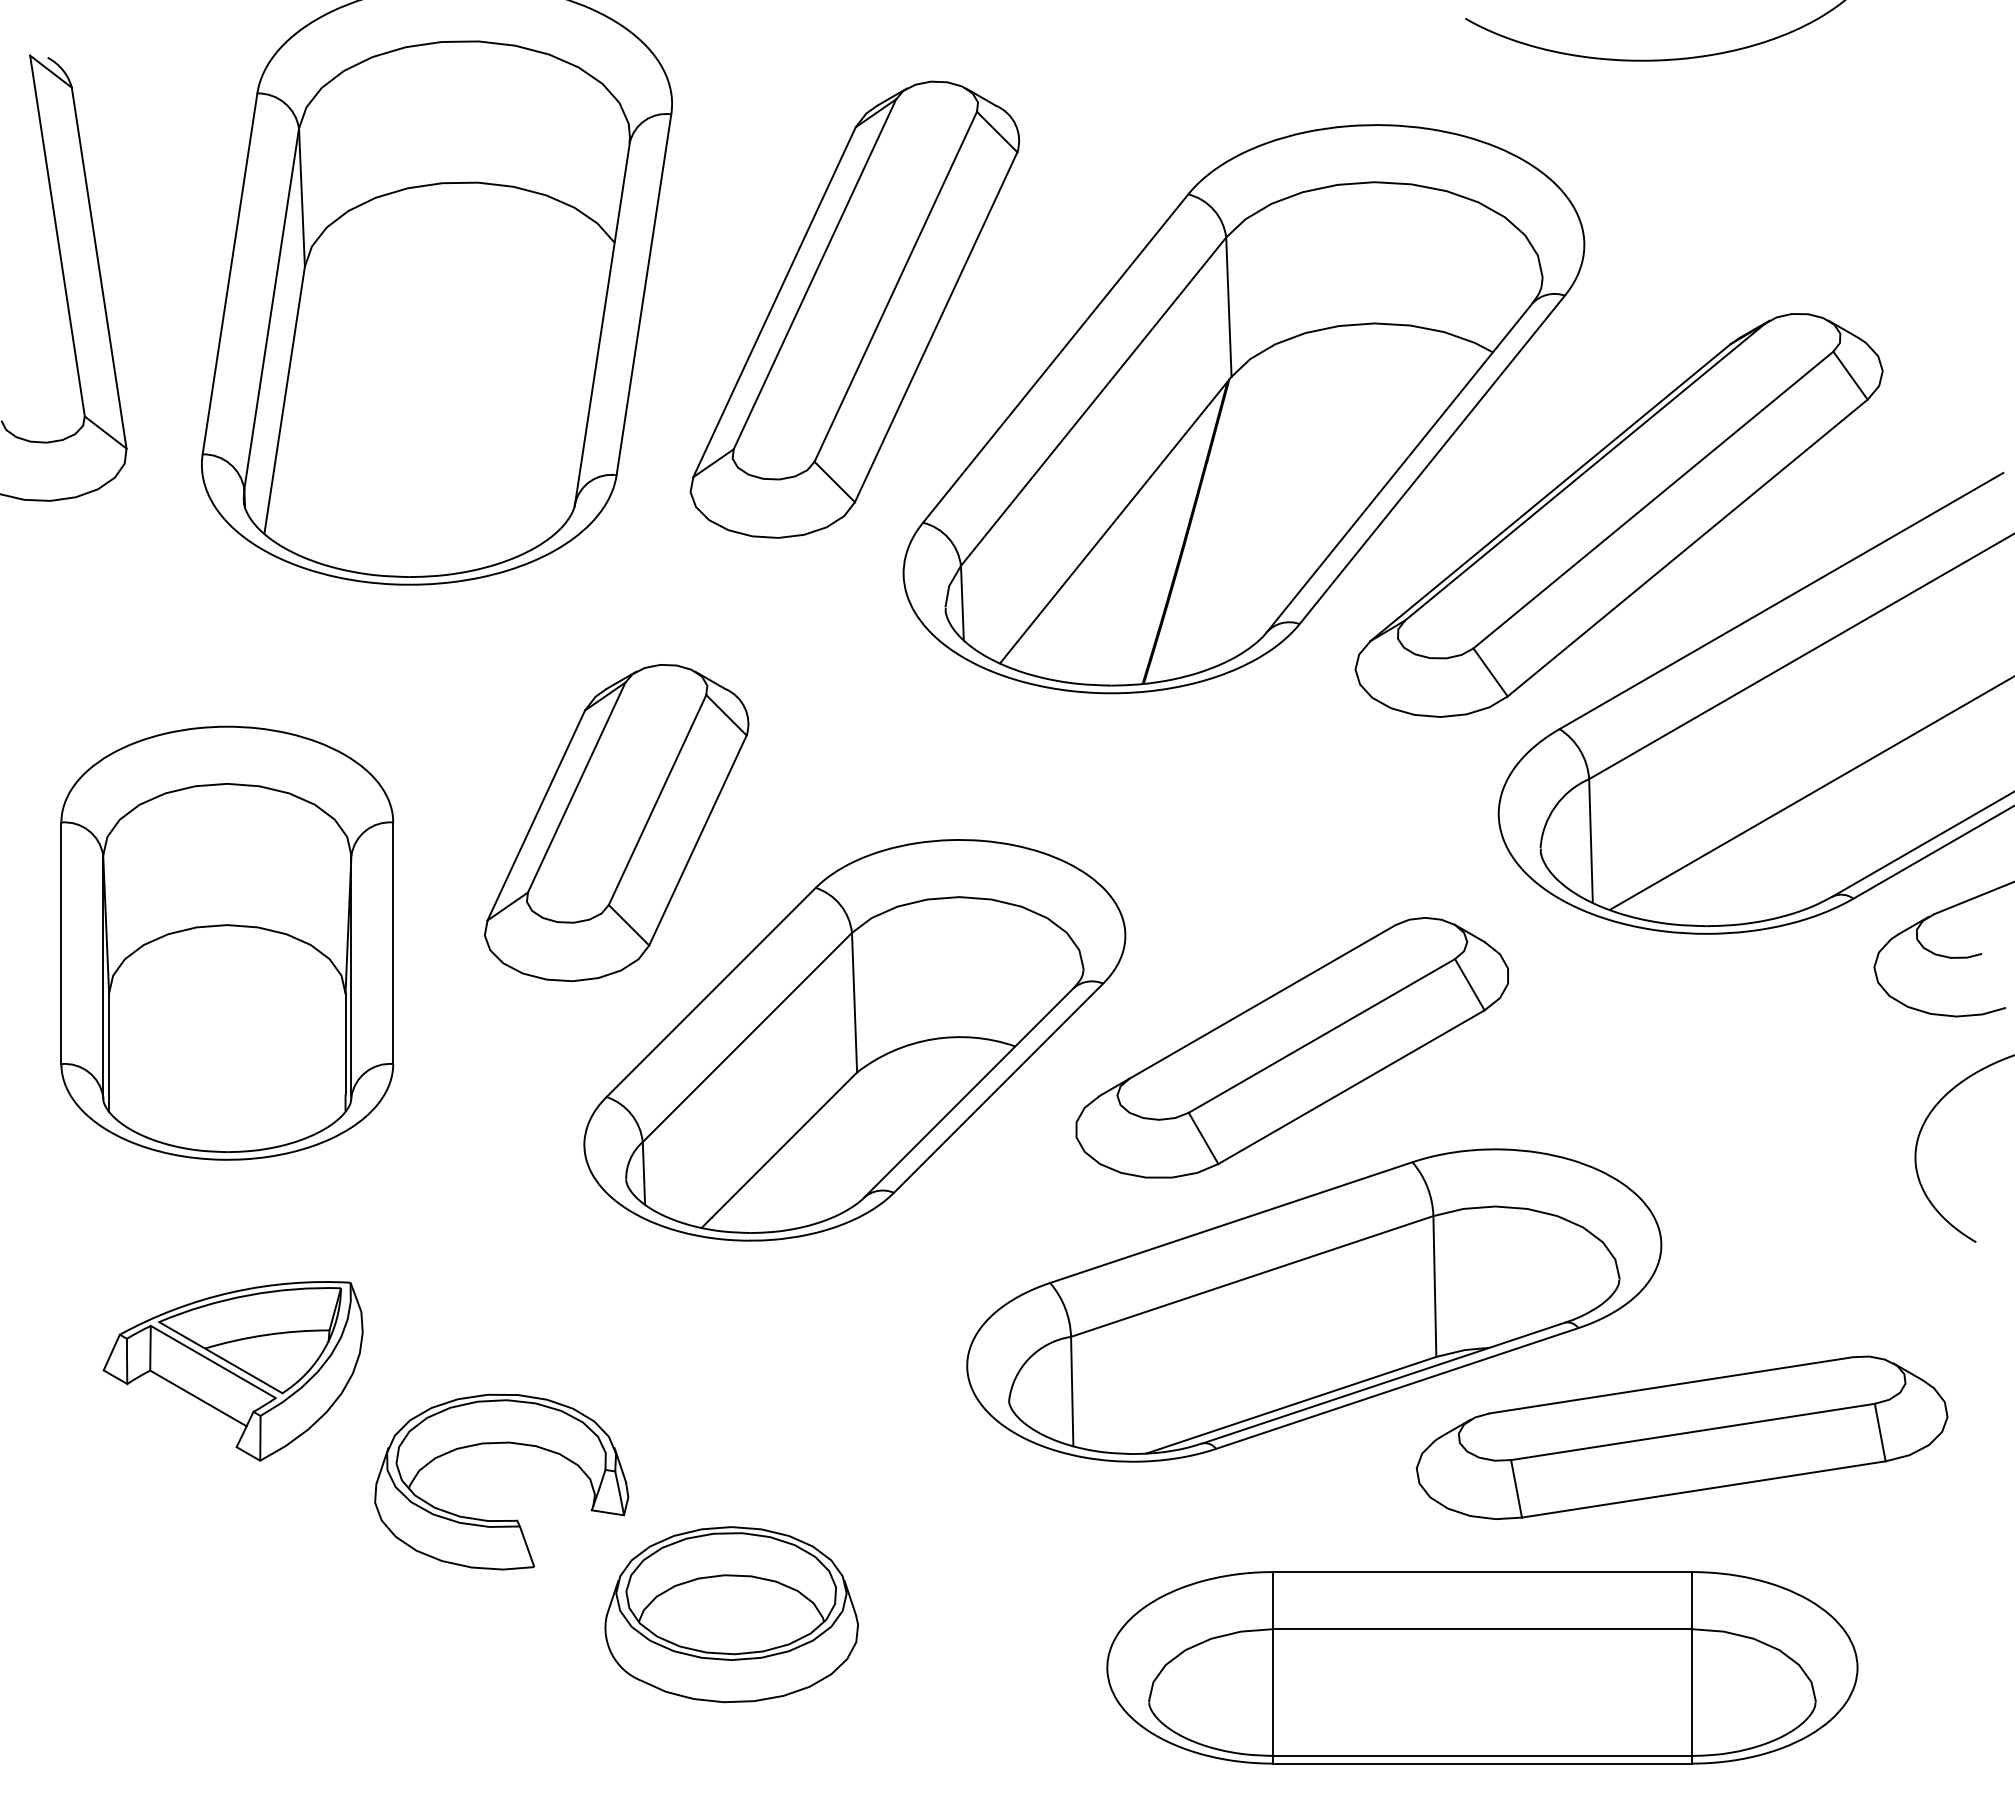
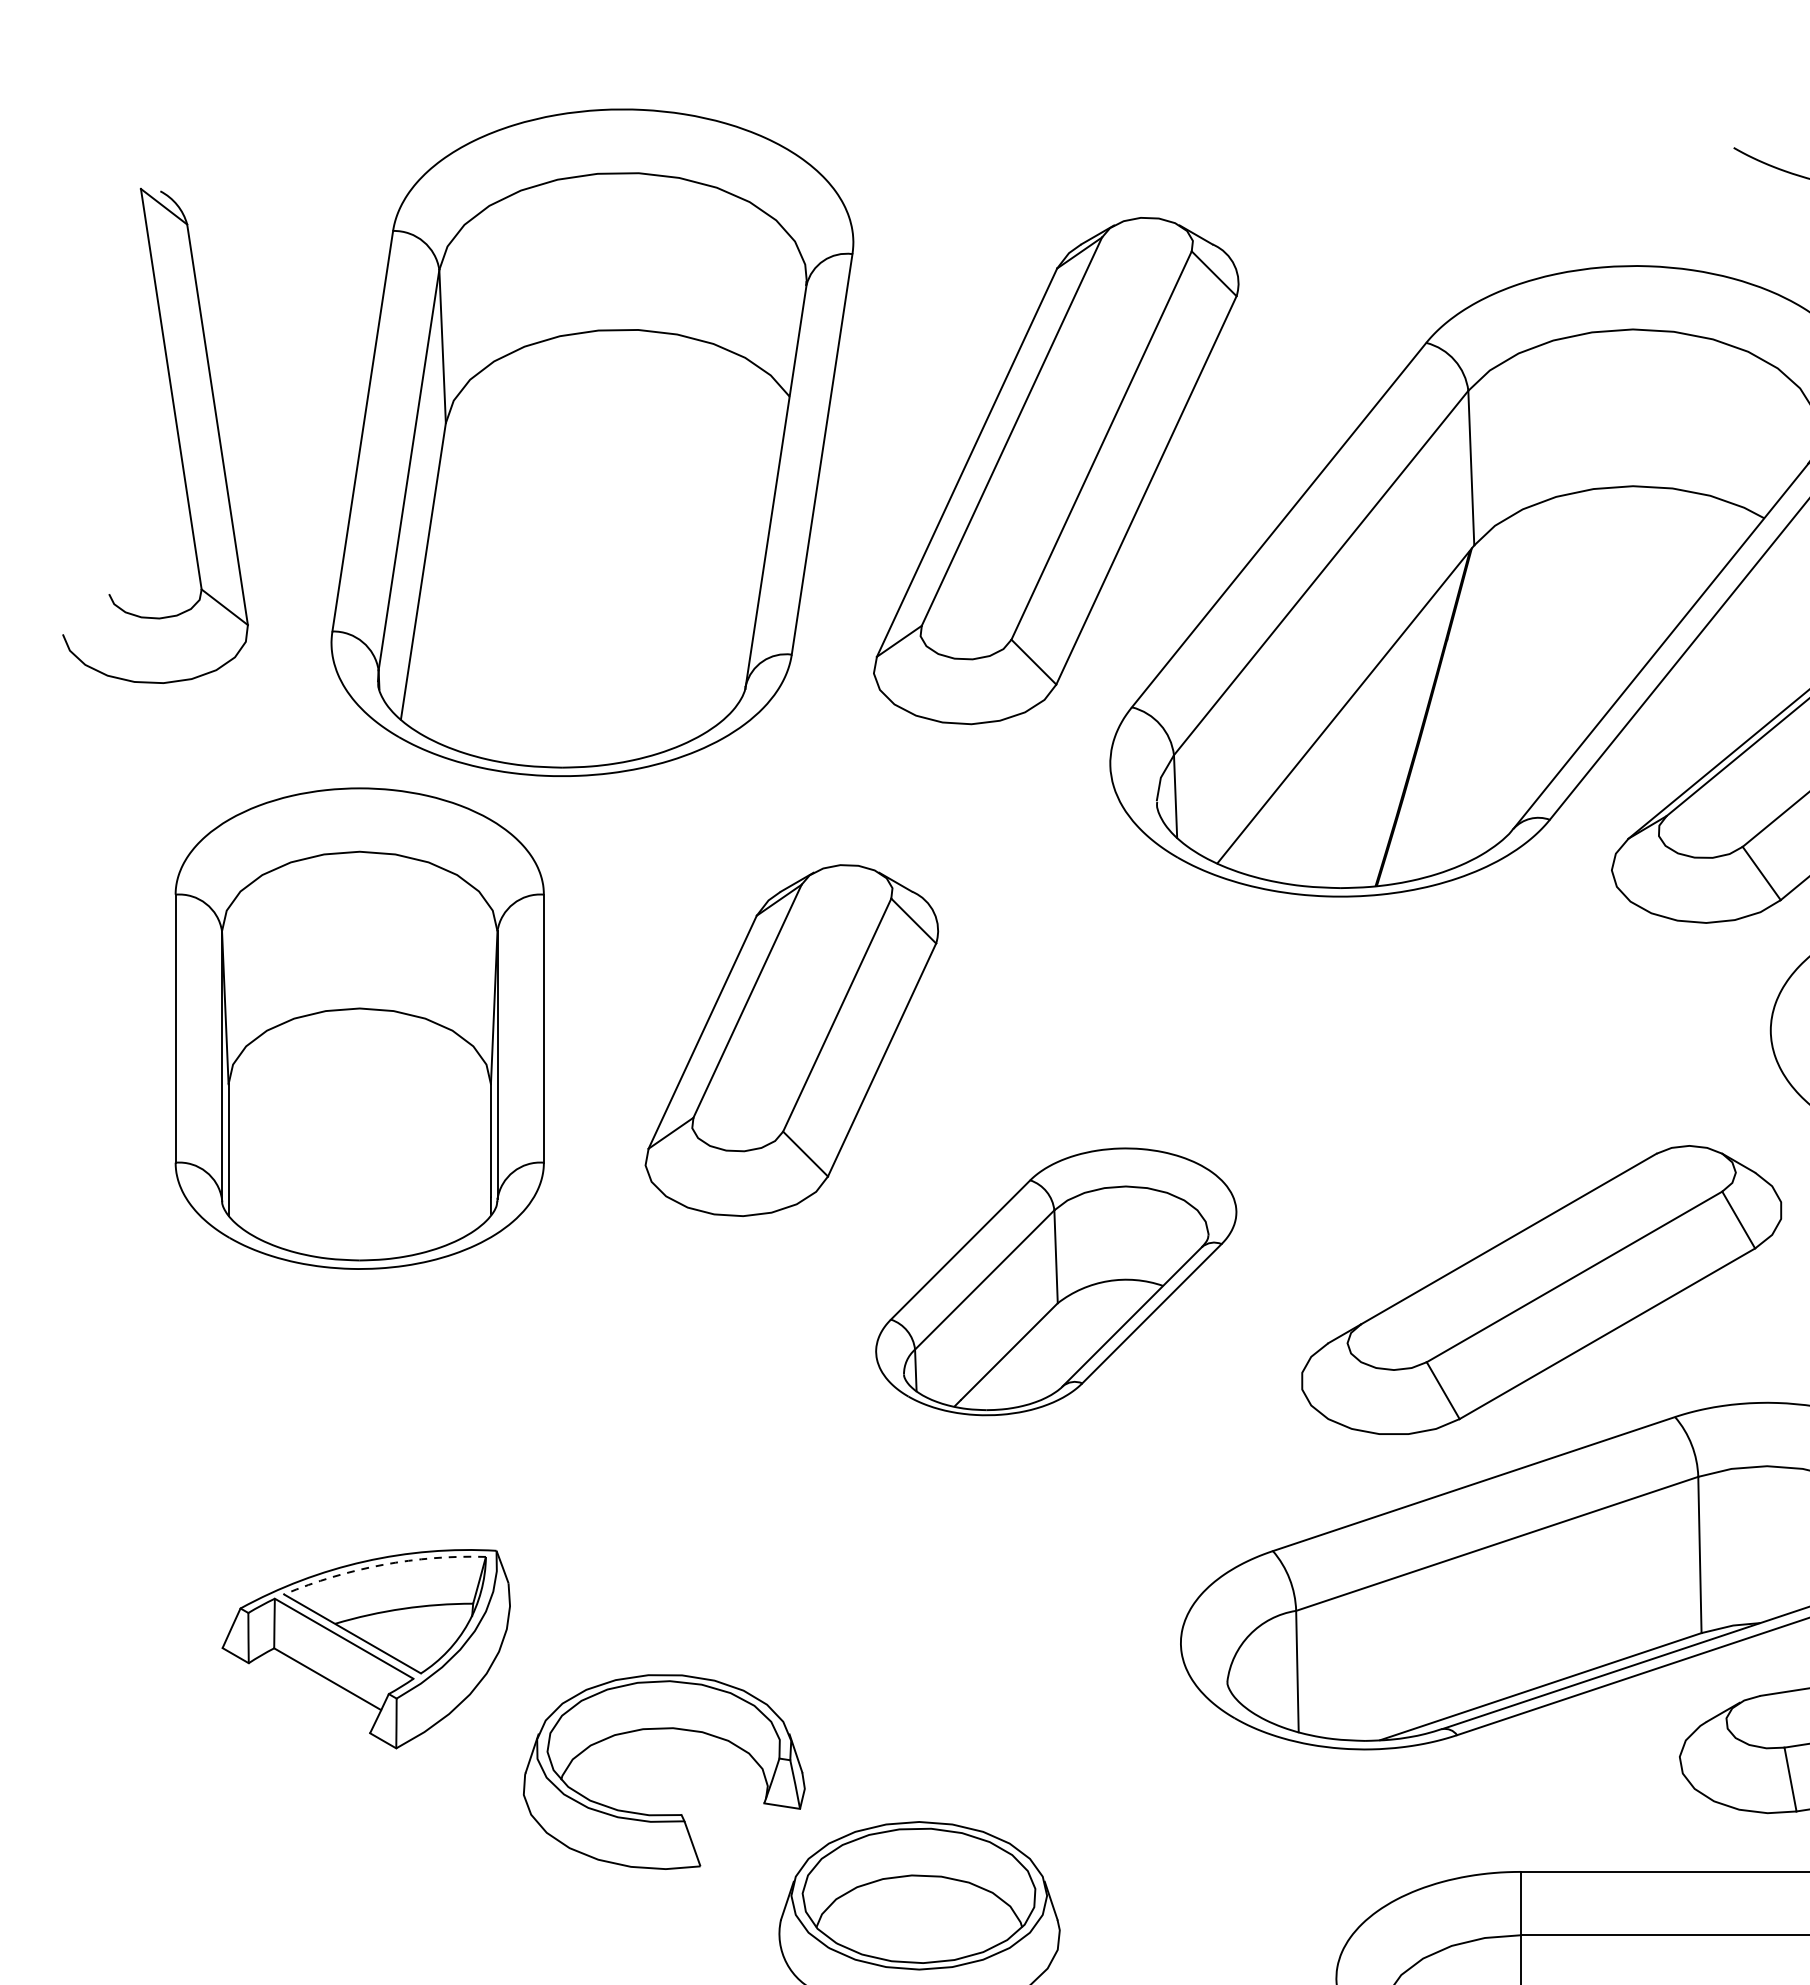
part: (227, 942) -> (359, 1027), moved
part: (854, 1040) -> (1055, 1281), size x0.6
arc: (248, 1295) -> (383, 1564), solid -> dashed

